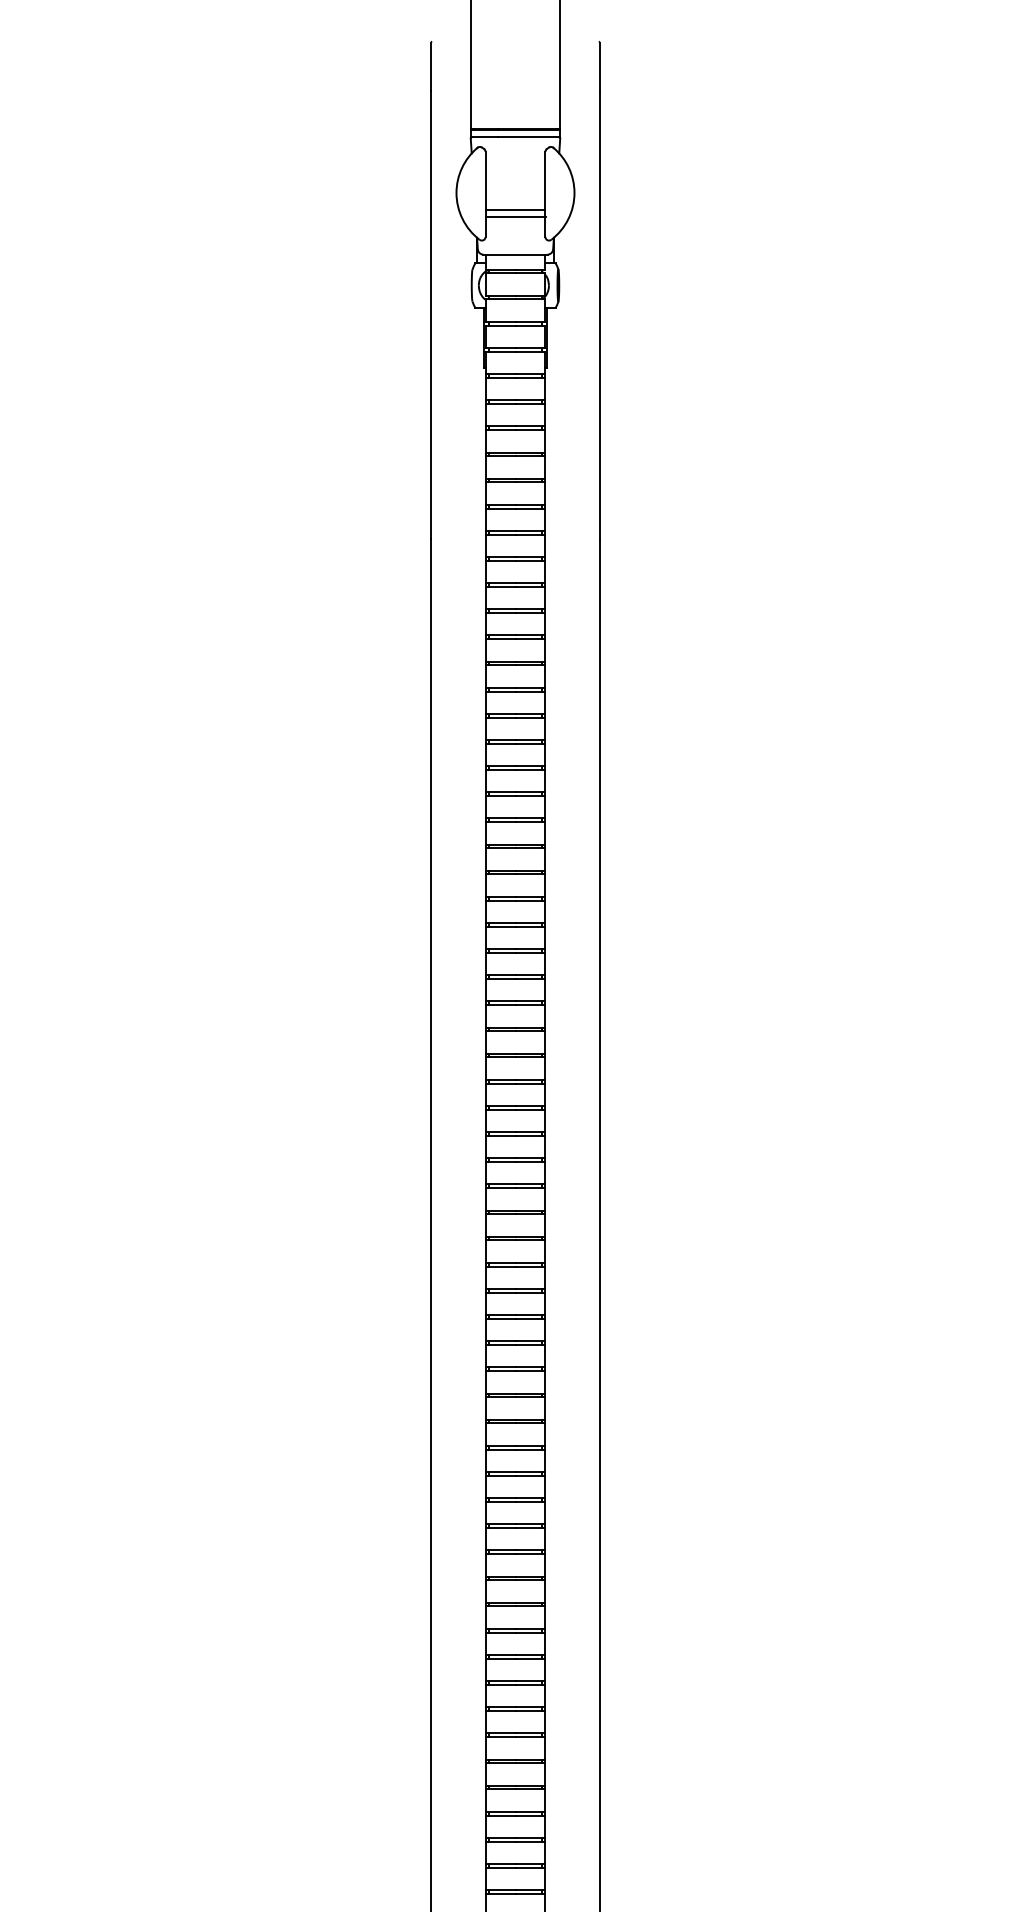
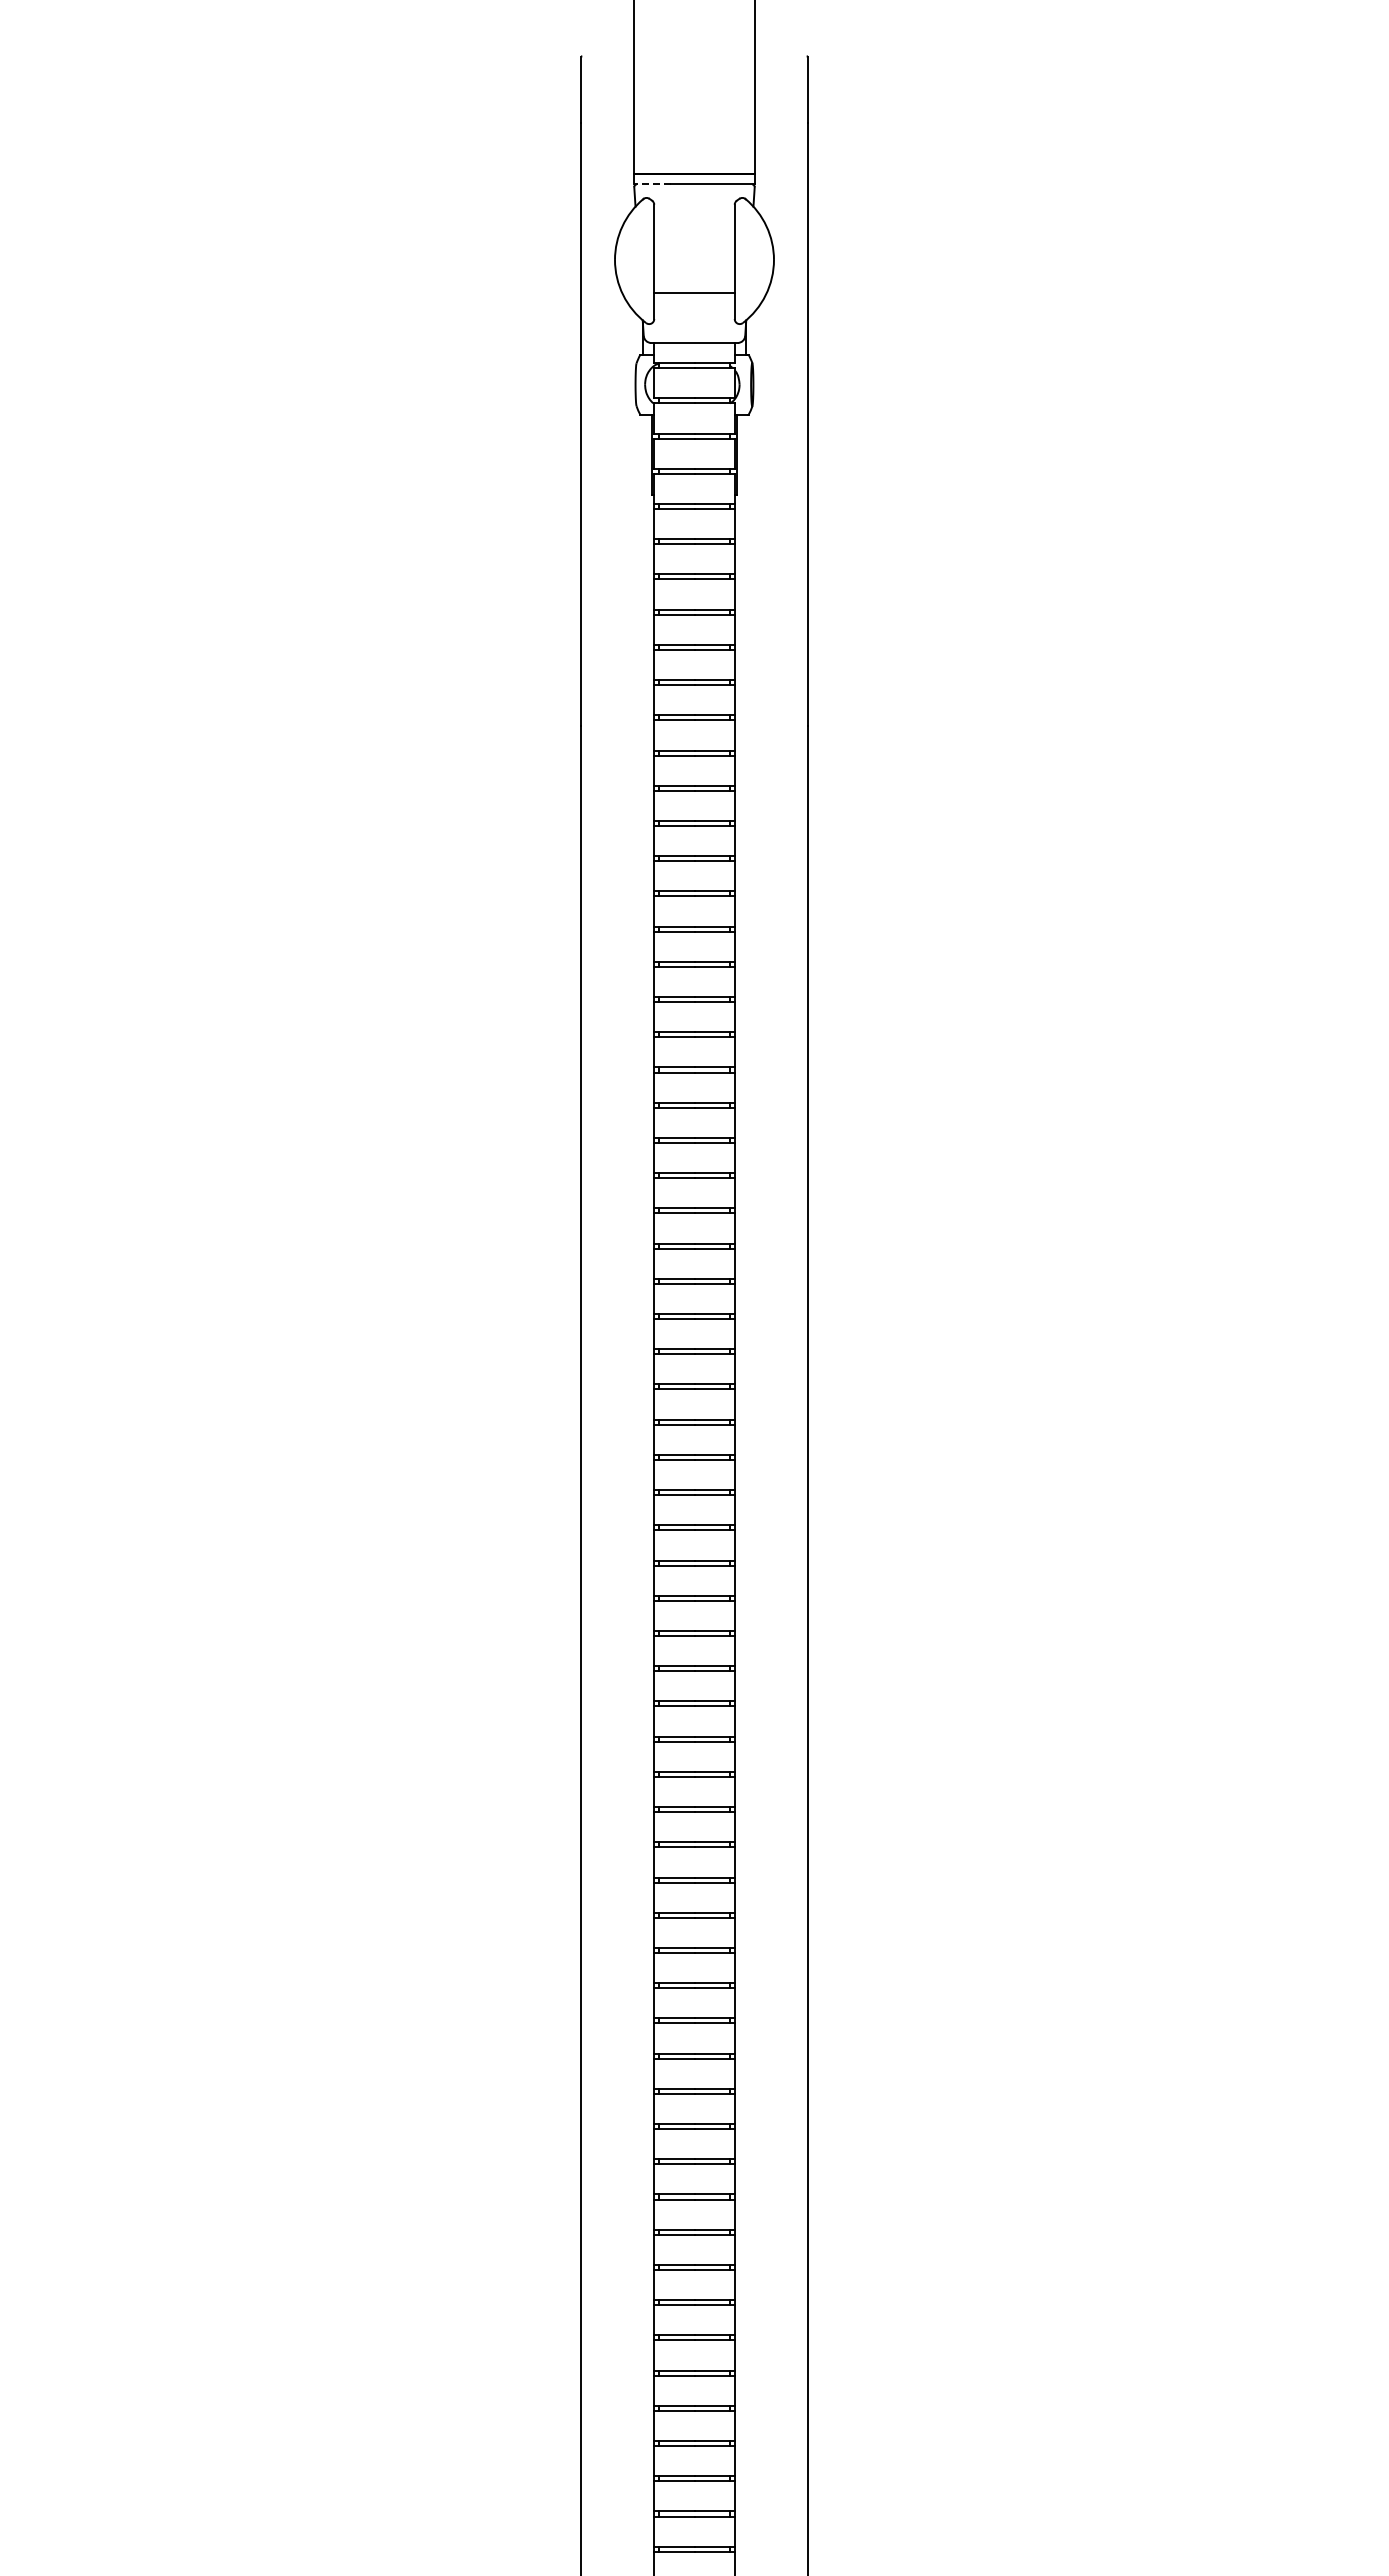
line: (484, 136) -> (652, 184), solid -> dashed
line: (515, 209) -> (694, 282), removed

